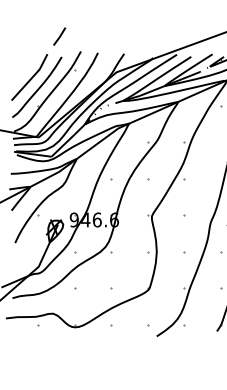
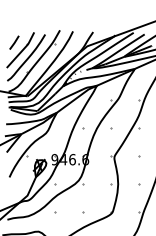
line: (59, 36) -> (14, 42), moved

